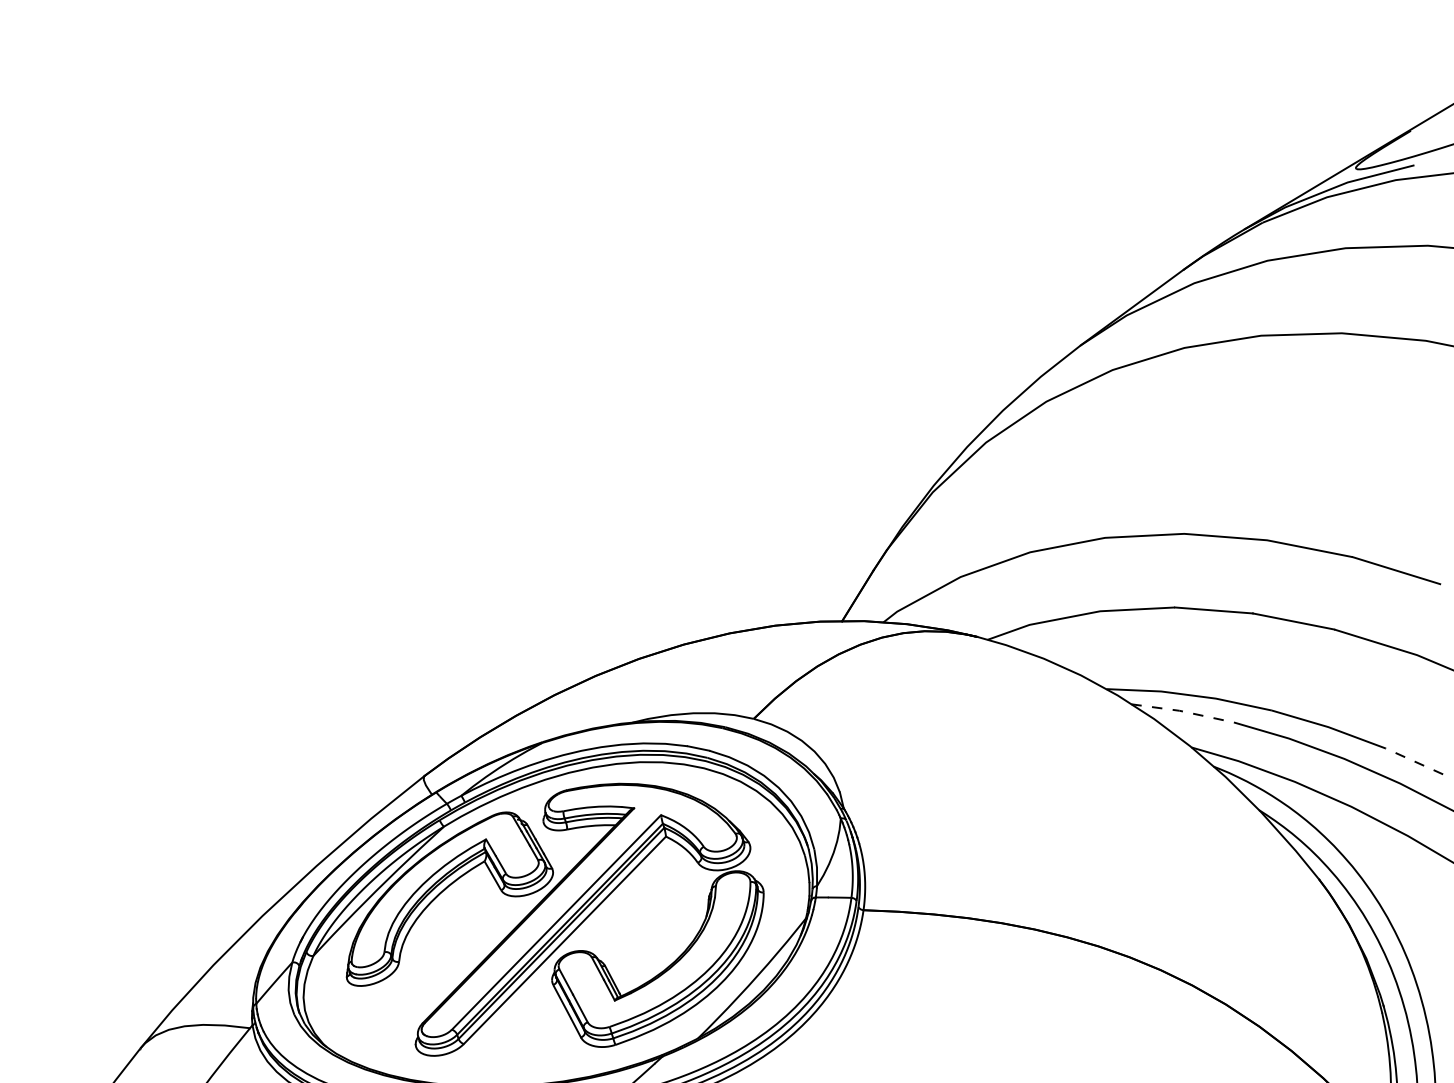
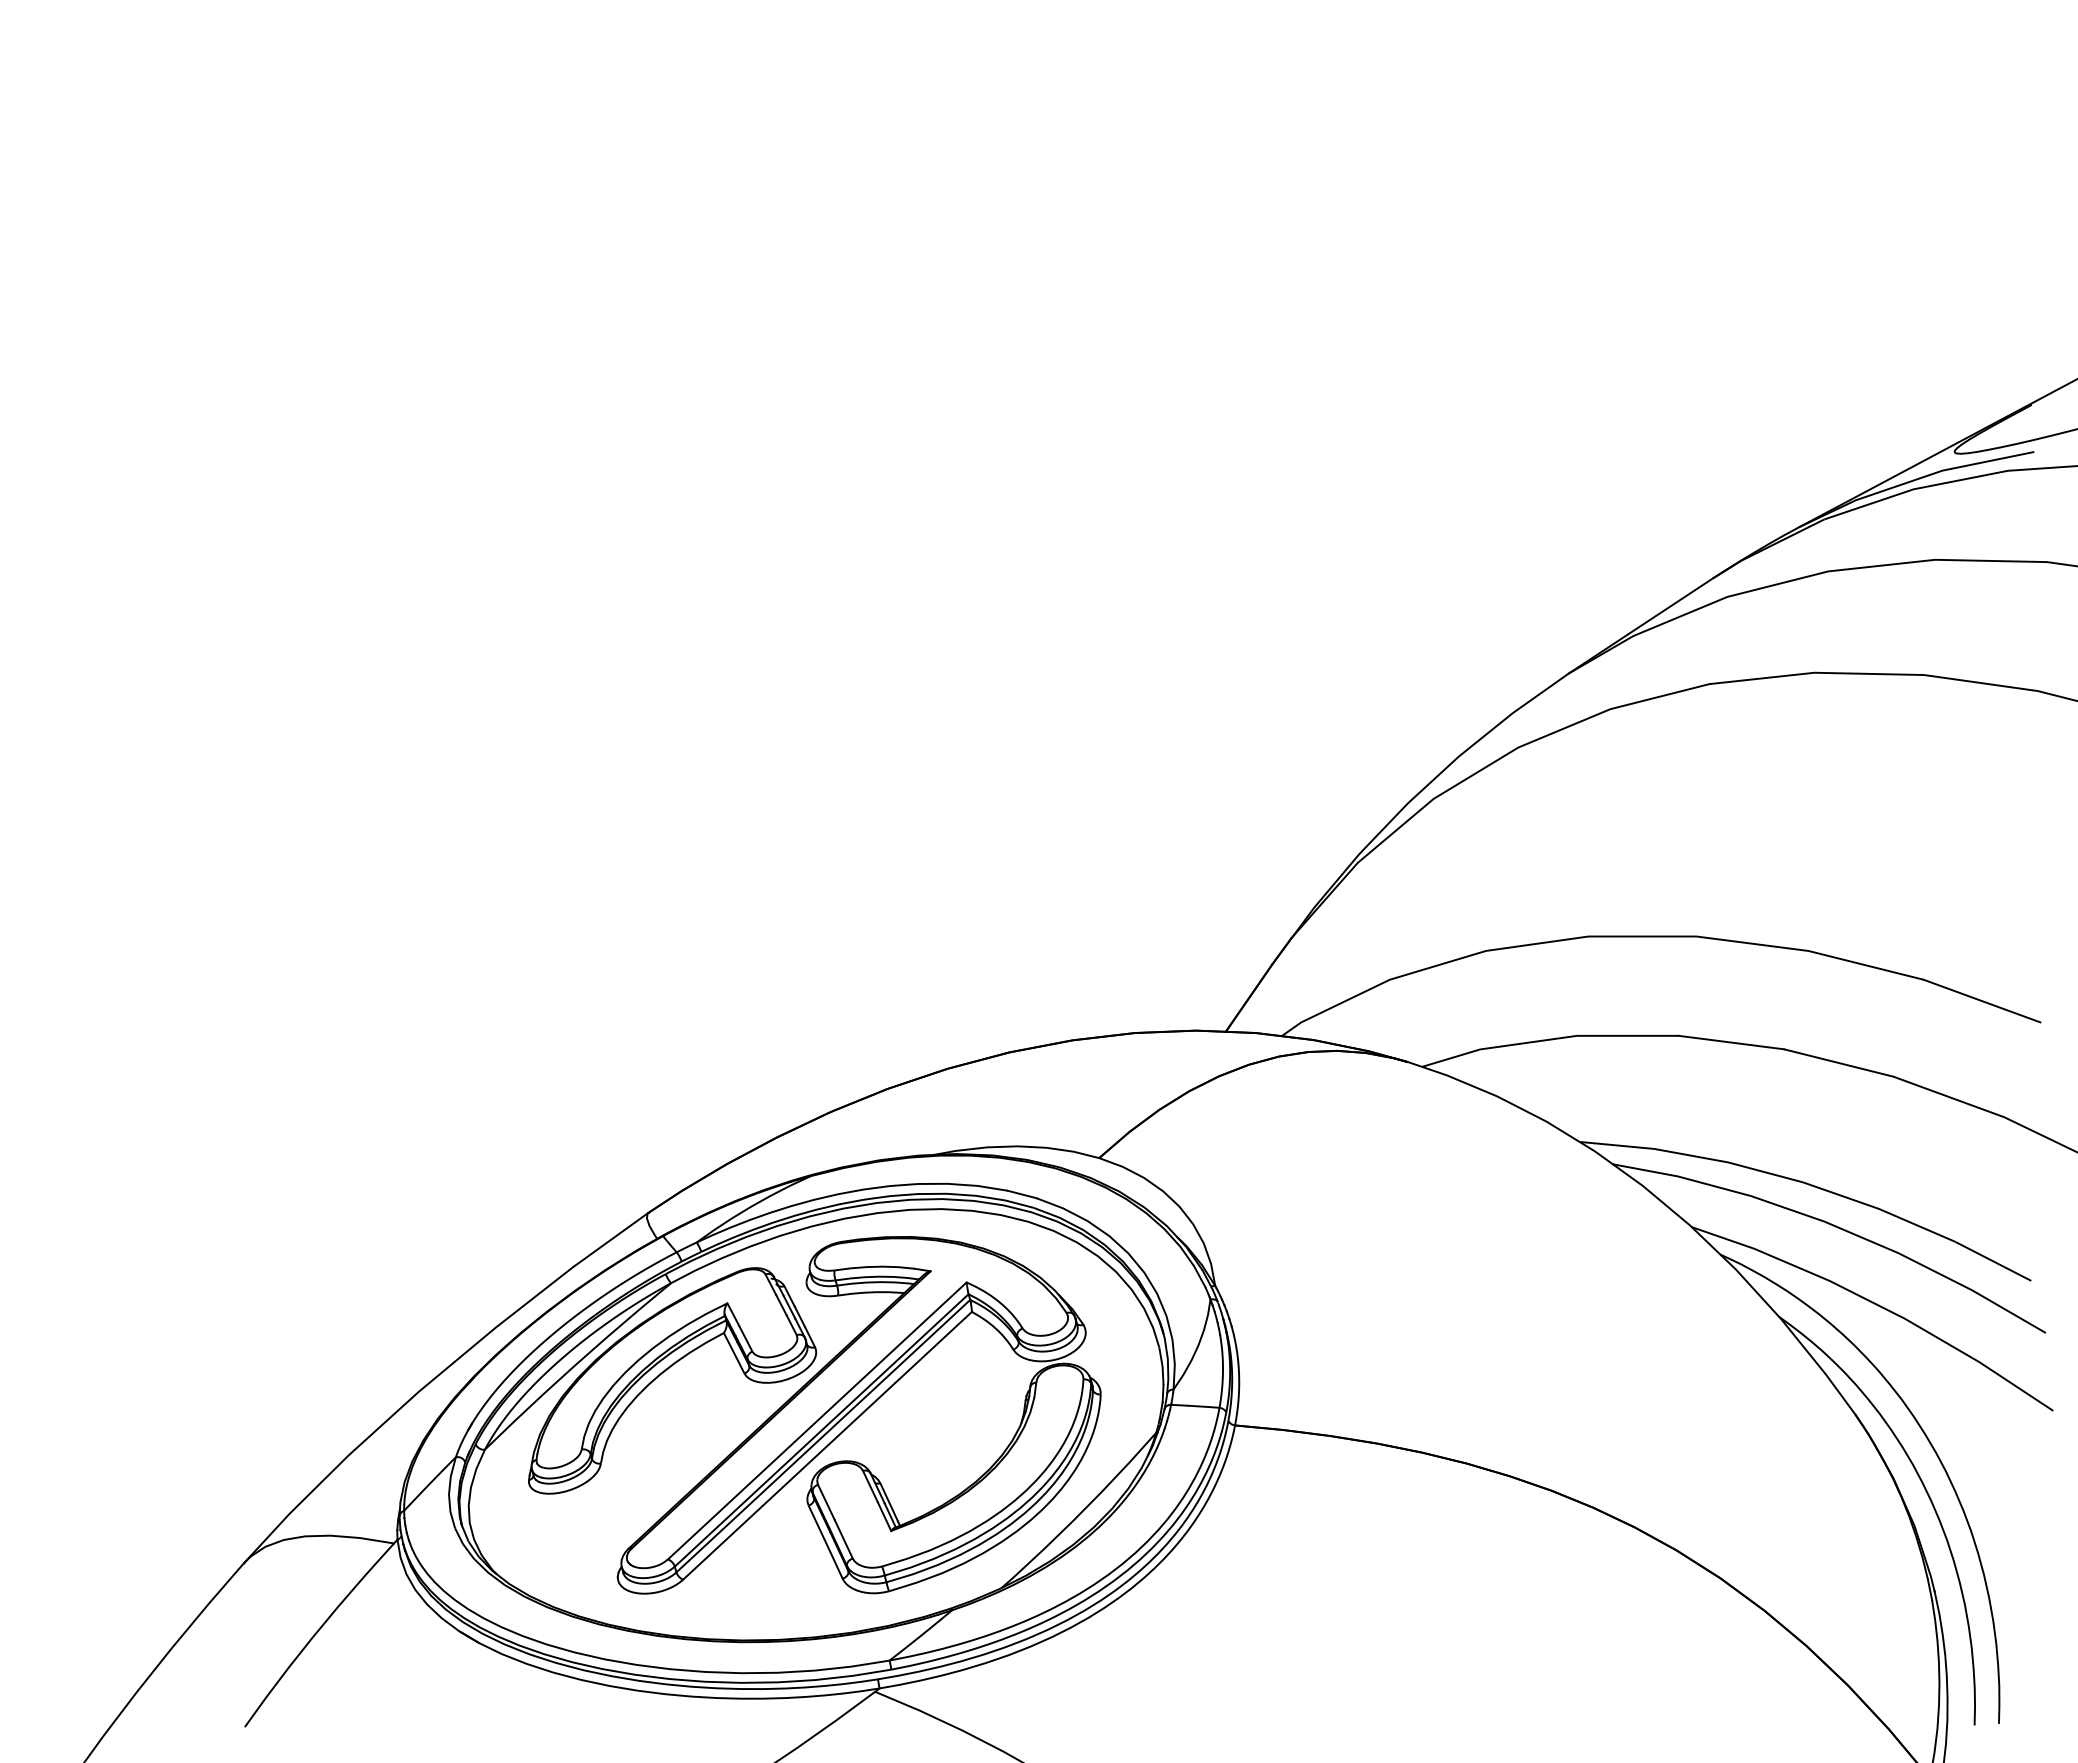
line: (1182, 711) -> (1681, 1177), dashed -> solid
line: (1414, 761) -> (1993, 1261), dashed -> solid

